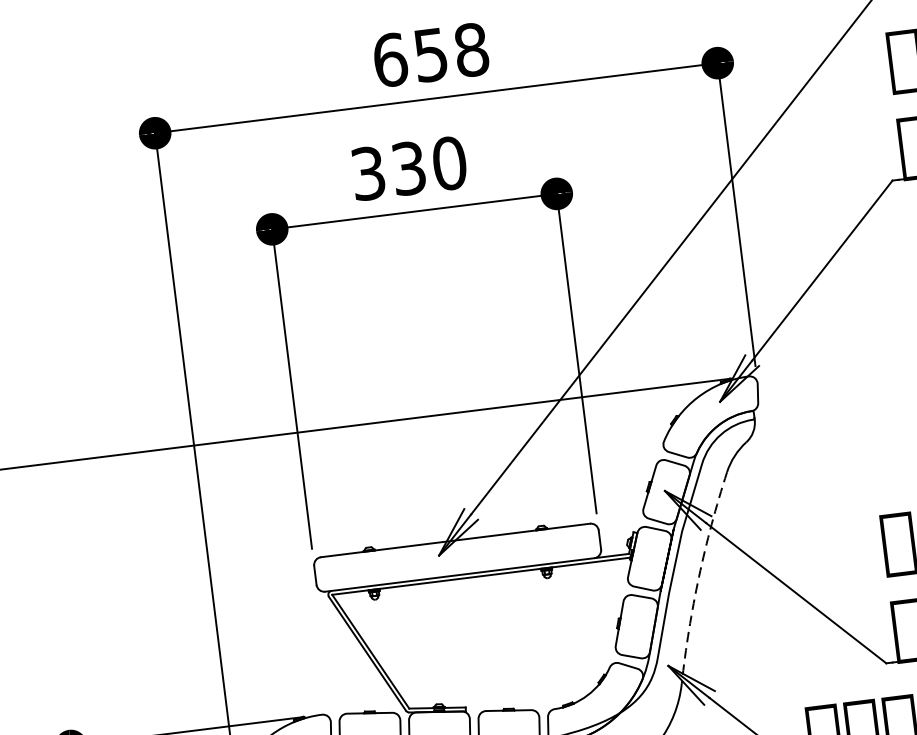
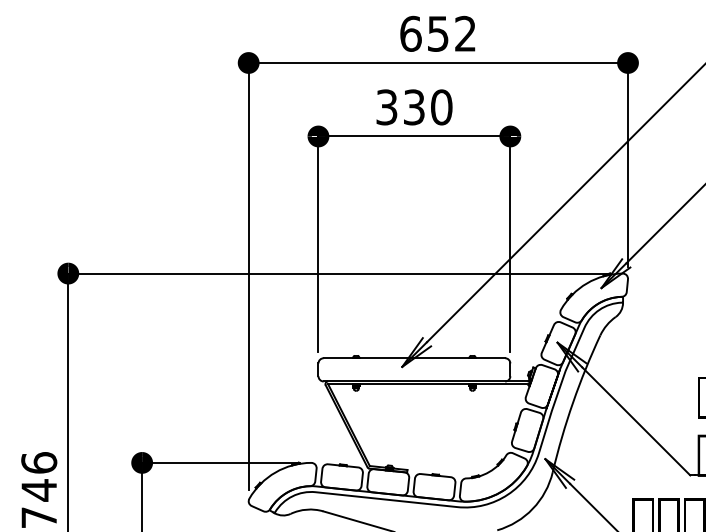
text: (471, 49) -> (465, 33), 658 -> 652
arc: (699, 576) -> (573, 402), dashed -> solid

